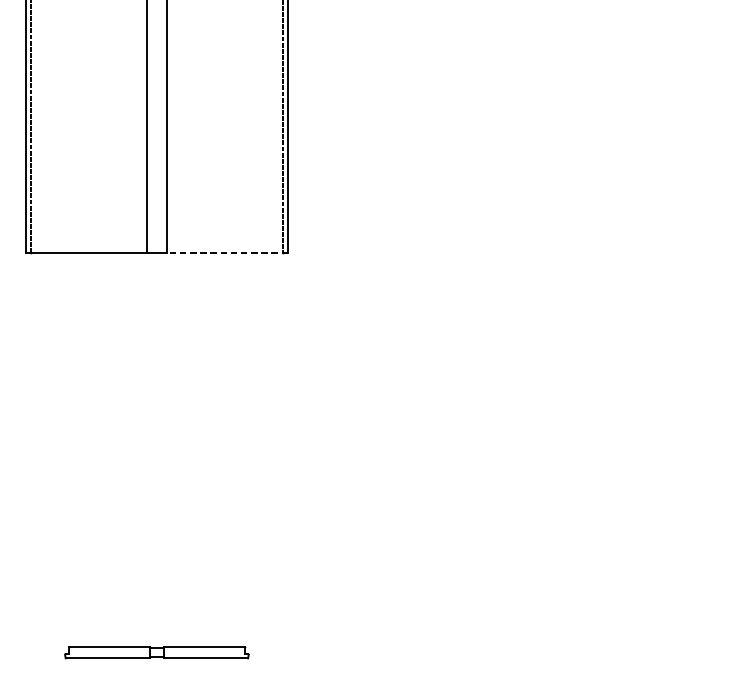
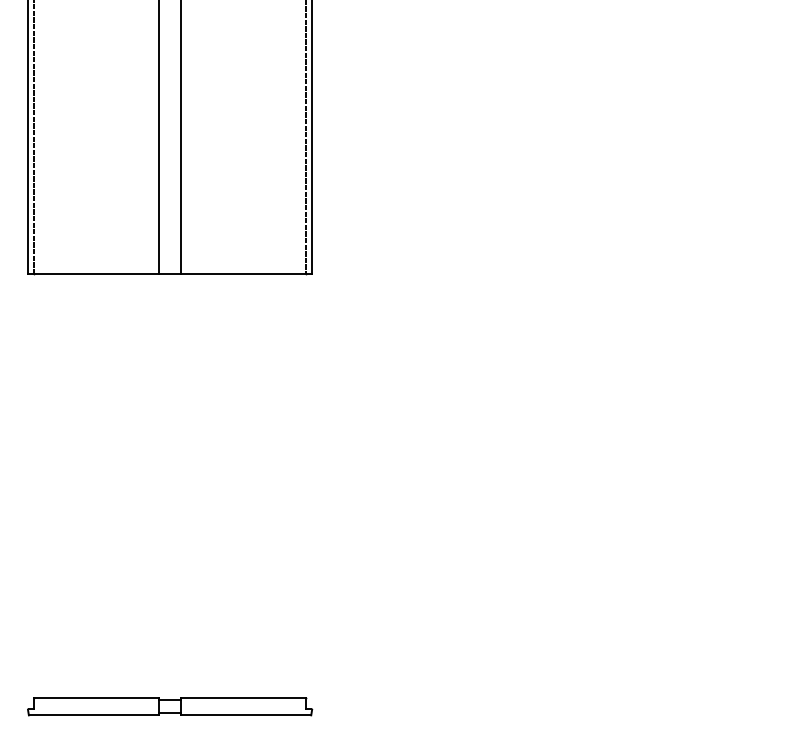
line: (227, 253) -> (246, 274), dashed -> solid
part: (157, 652) -> (170, 706), size x1.43

